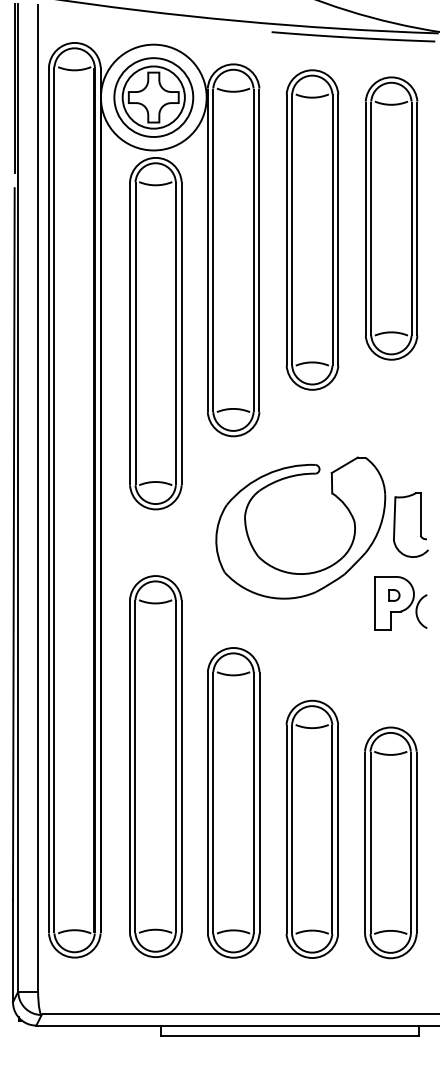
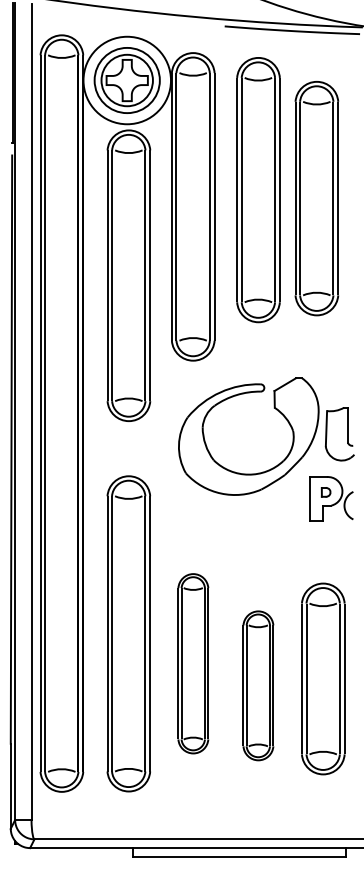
part: (391, 218) -> (316, 198), moved
part: (233, 802) -> (193, 663), size x0.7
part: (312, 828) -> (258, 685), size x0.7
part: (391, 842) -> (323, 678), moved

